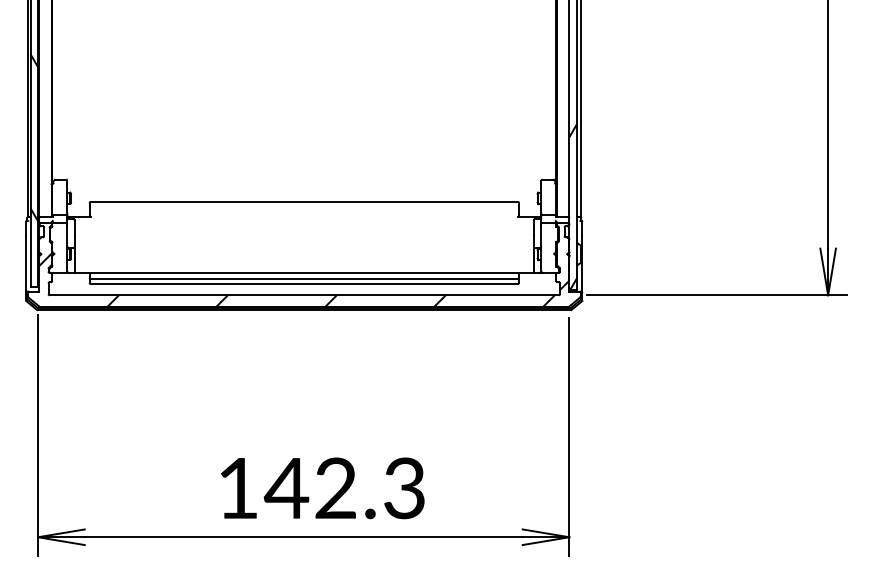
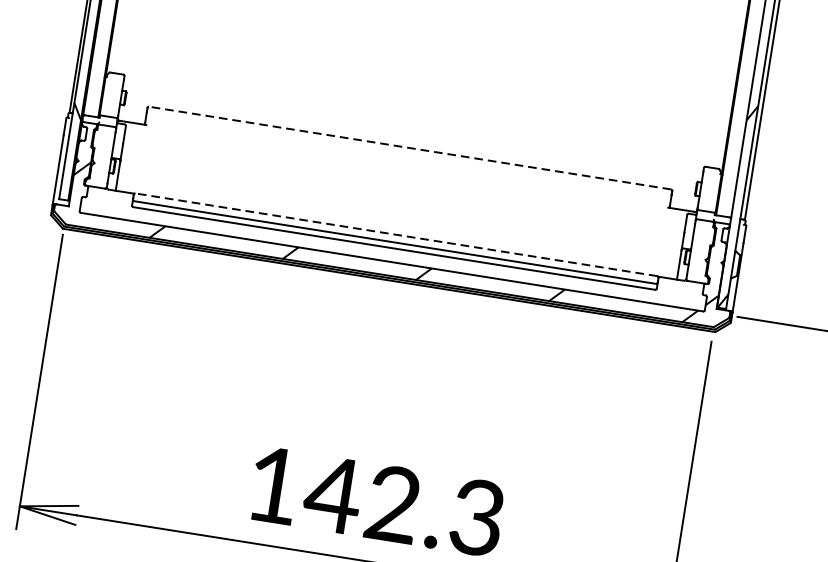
line: (304, 201) -> (410, 147), solid -> dashed
line: (304, 272) -> (396, 234), solid -> dashed

